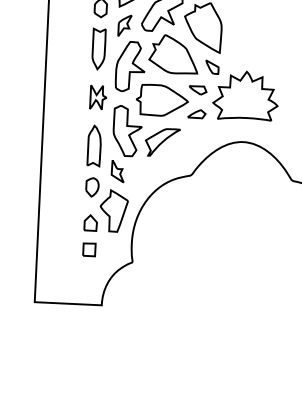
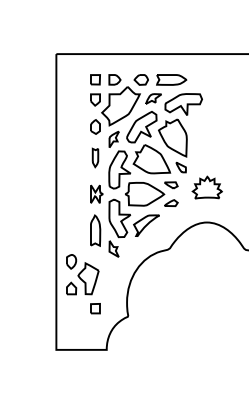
part: (98, 48) -> (95, 157), size x0.6
part: (246, 95) -> (207, 187), size x0.6
part: (106, 204) -> (82, 274), moved

